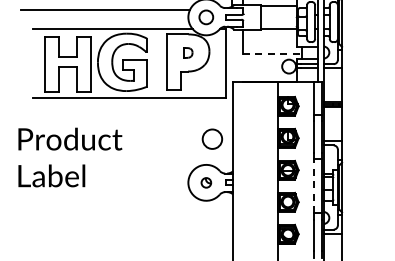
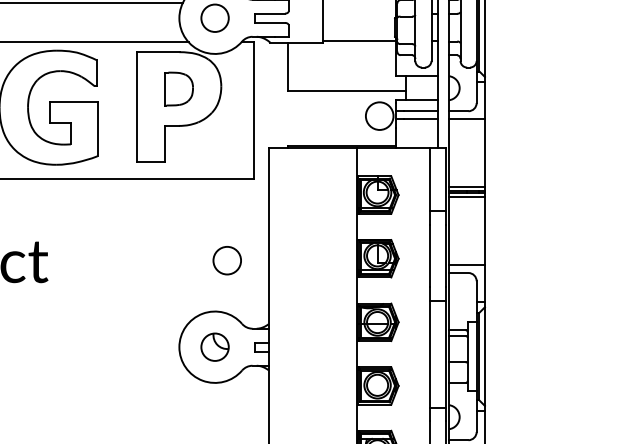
part: (188, 52) -> (179, 88), size x1.67
line: (272, 54) -> (346, 92), dashed -> solid
circle: (212, 139) -> (227, 261), size x0.71
part: (206, 182) -> (215, 346), size x1.43
line: (314, 186) -> (430, 354), dashed -> solid

